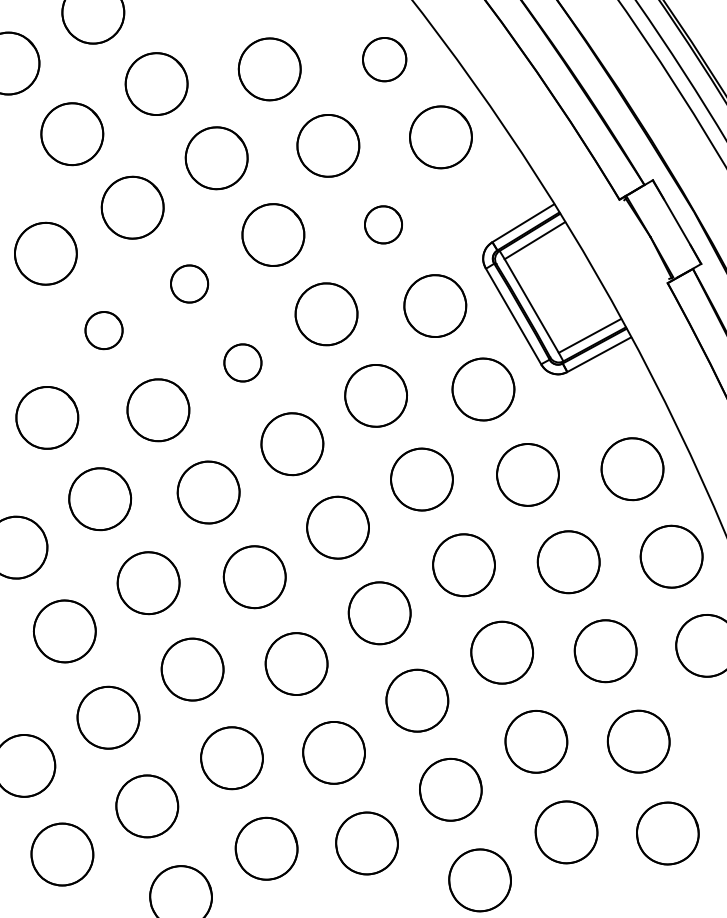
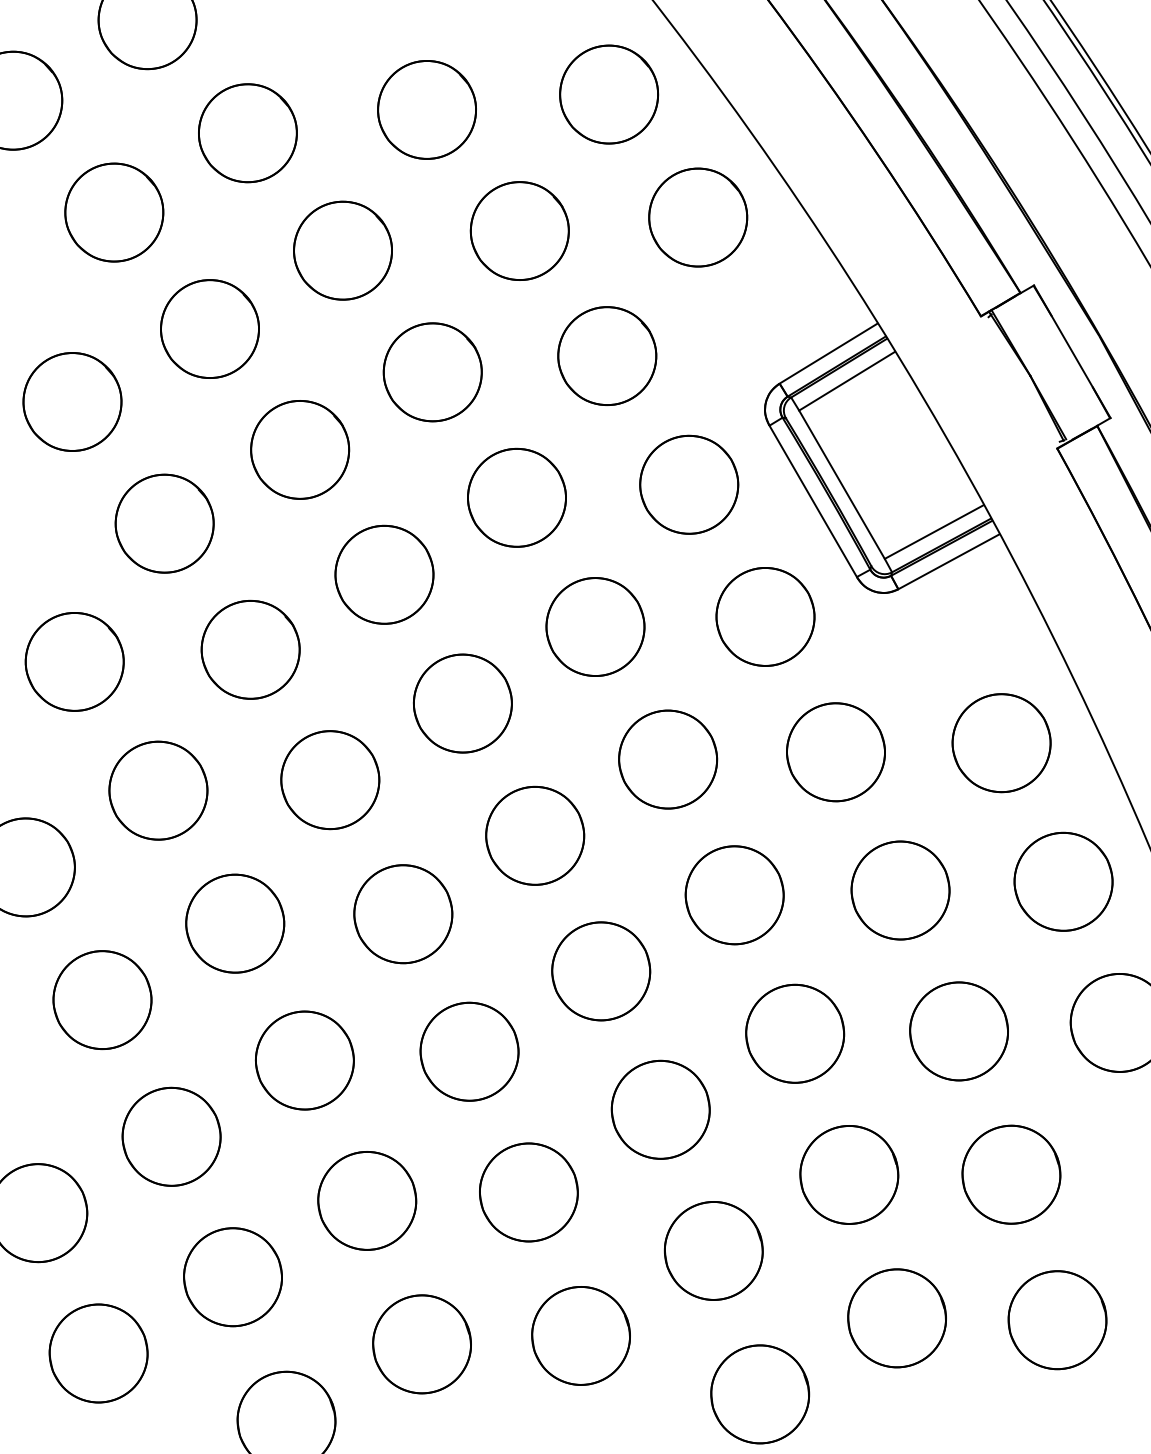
part: (384, 59) -> (608, 94), size x1.43
part: (383, 224) -> (607, 355), size x1.67
part: (189, 283) -> (299, 449), size x1.67
part: (103, 330) -> (163, 523), size x1.67
circle: (242, 362) -> (383, 574), size x1.67

